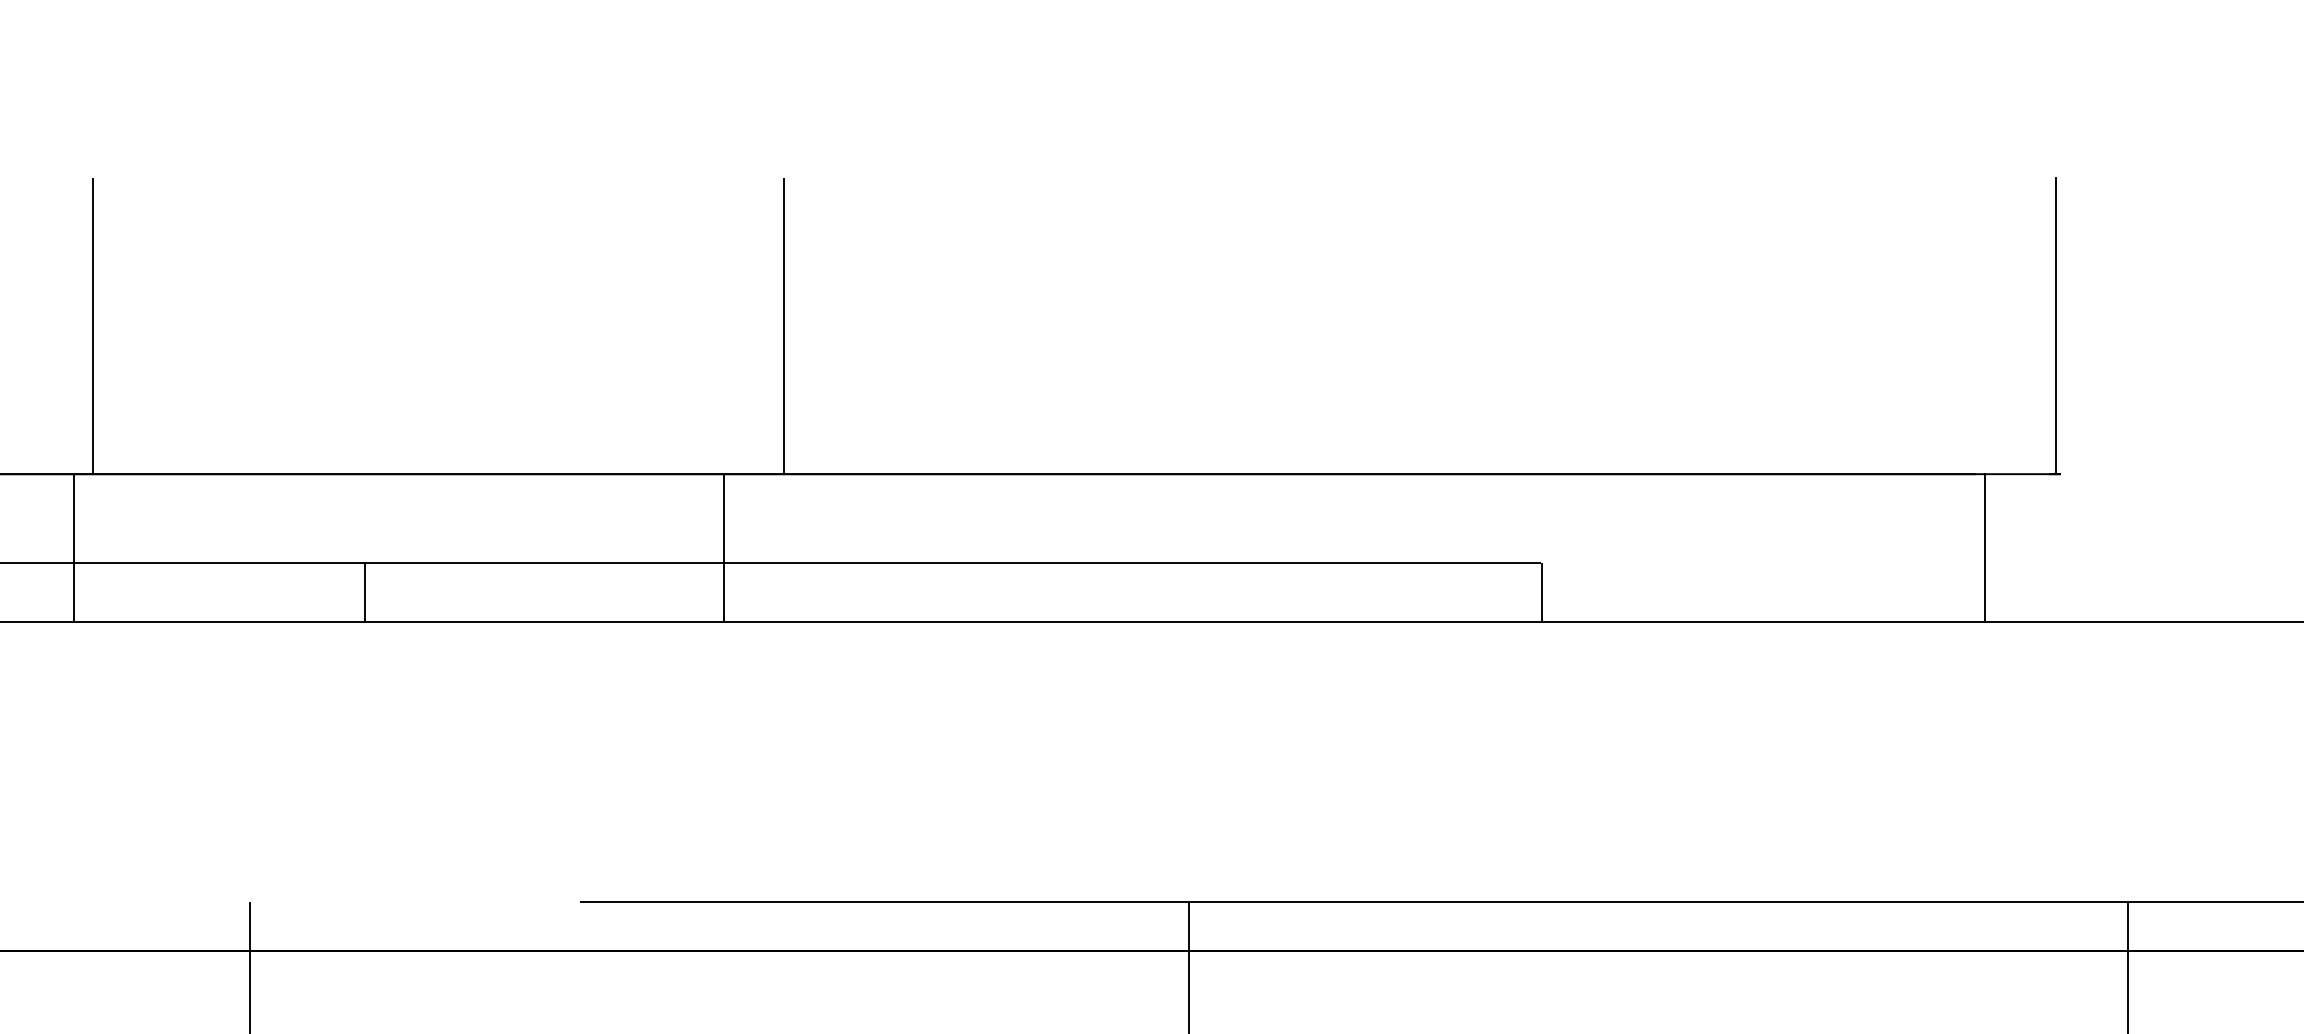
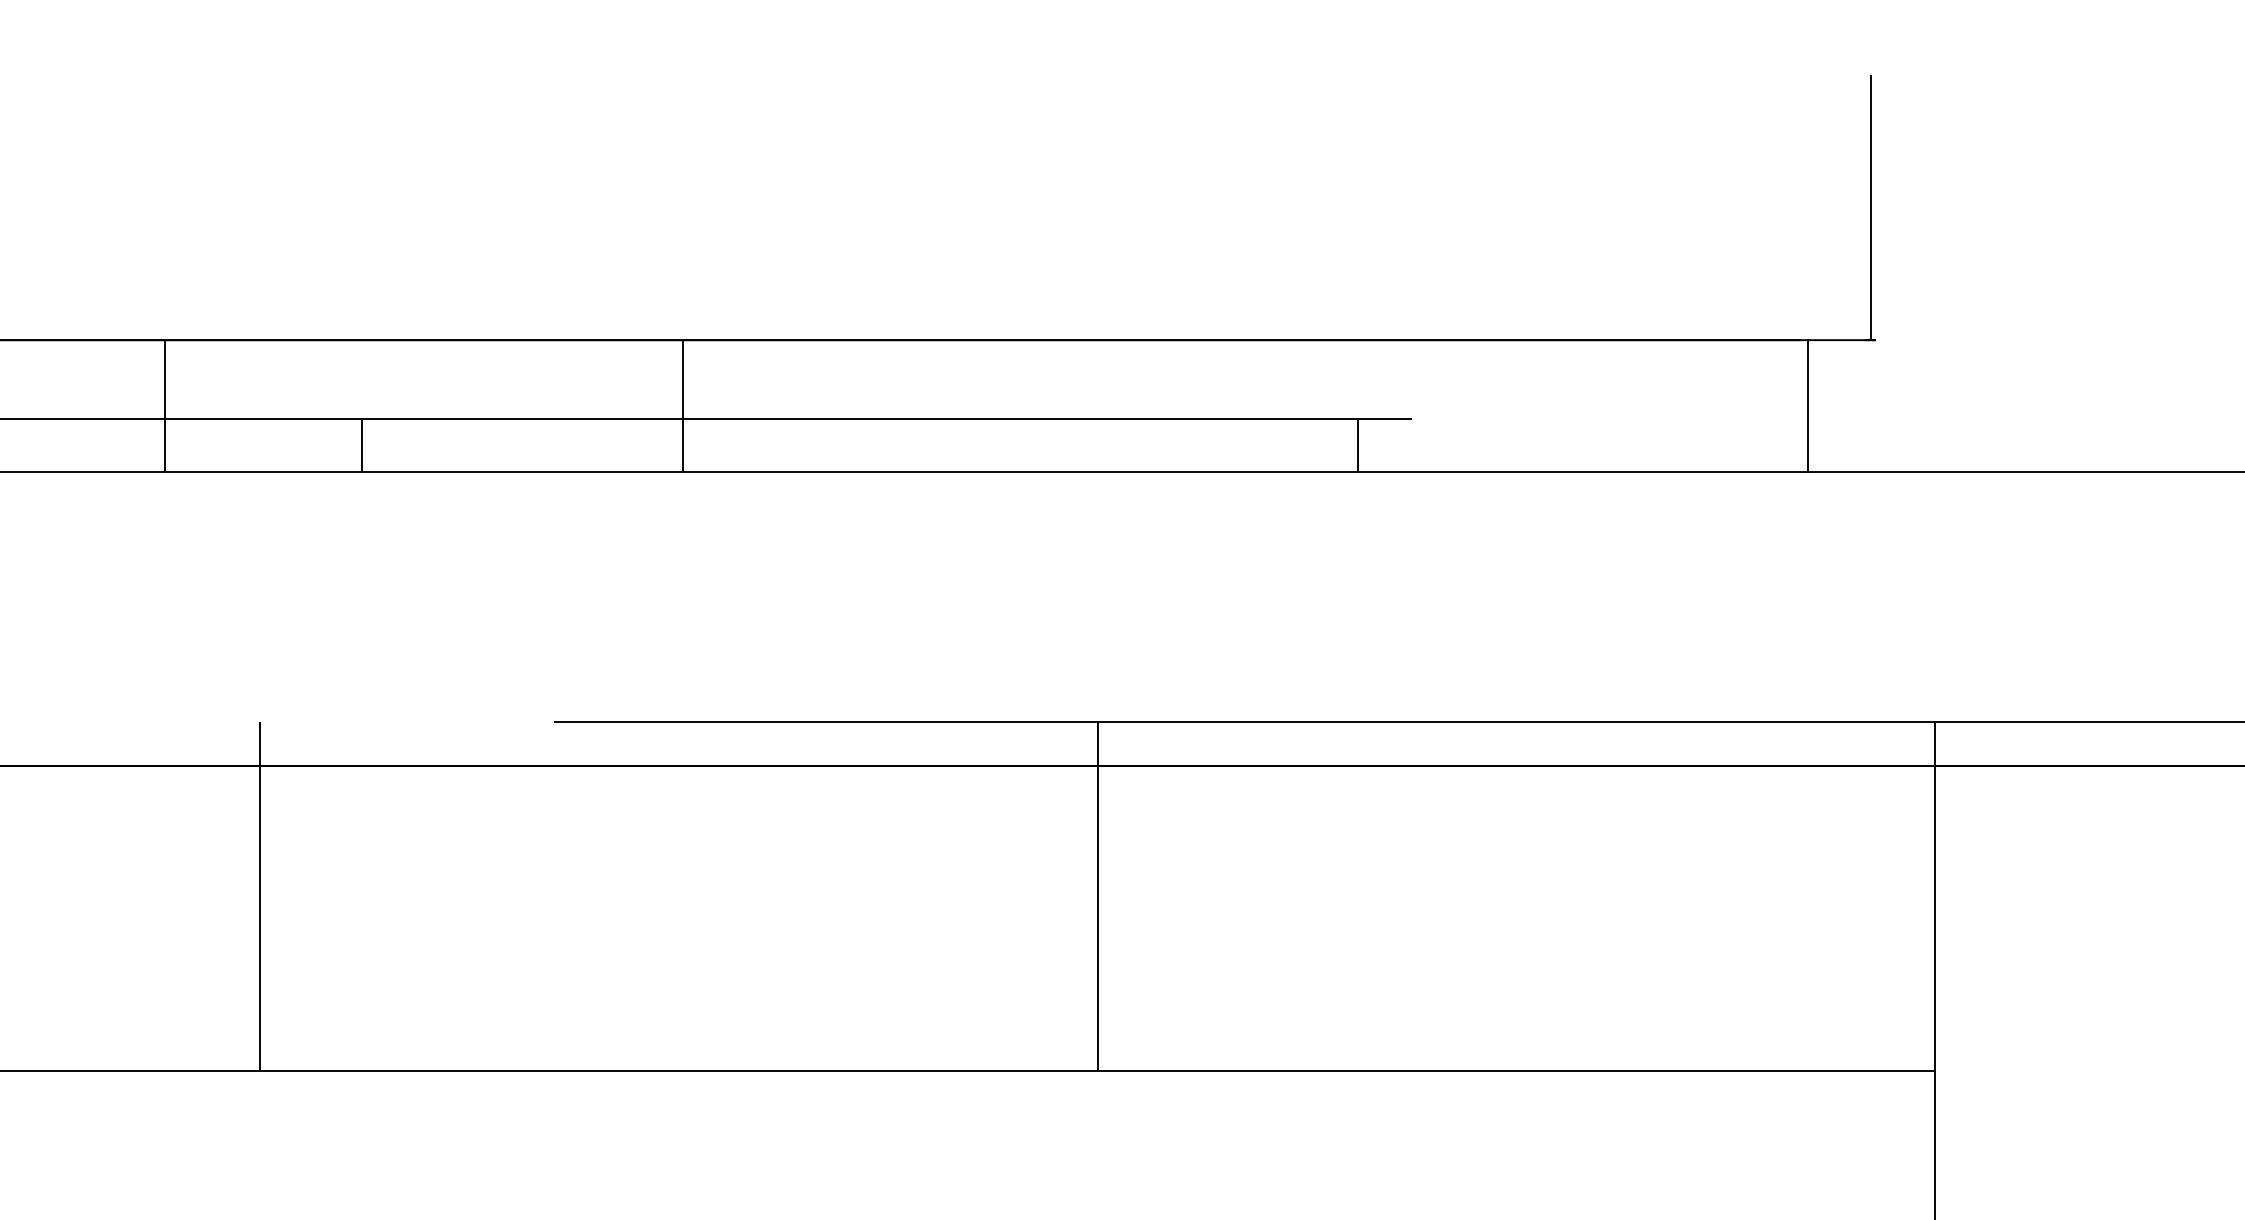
line: (93, 326) -> (119, 208), removed
line: (784, 326) -> (736, 208), removed
line: (74, 548) -> (165, 406), moved
line: (1541, 592) -> (1358, 445), moved

